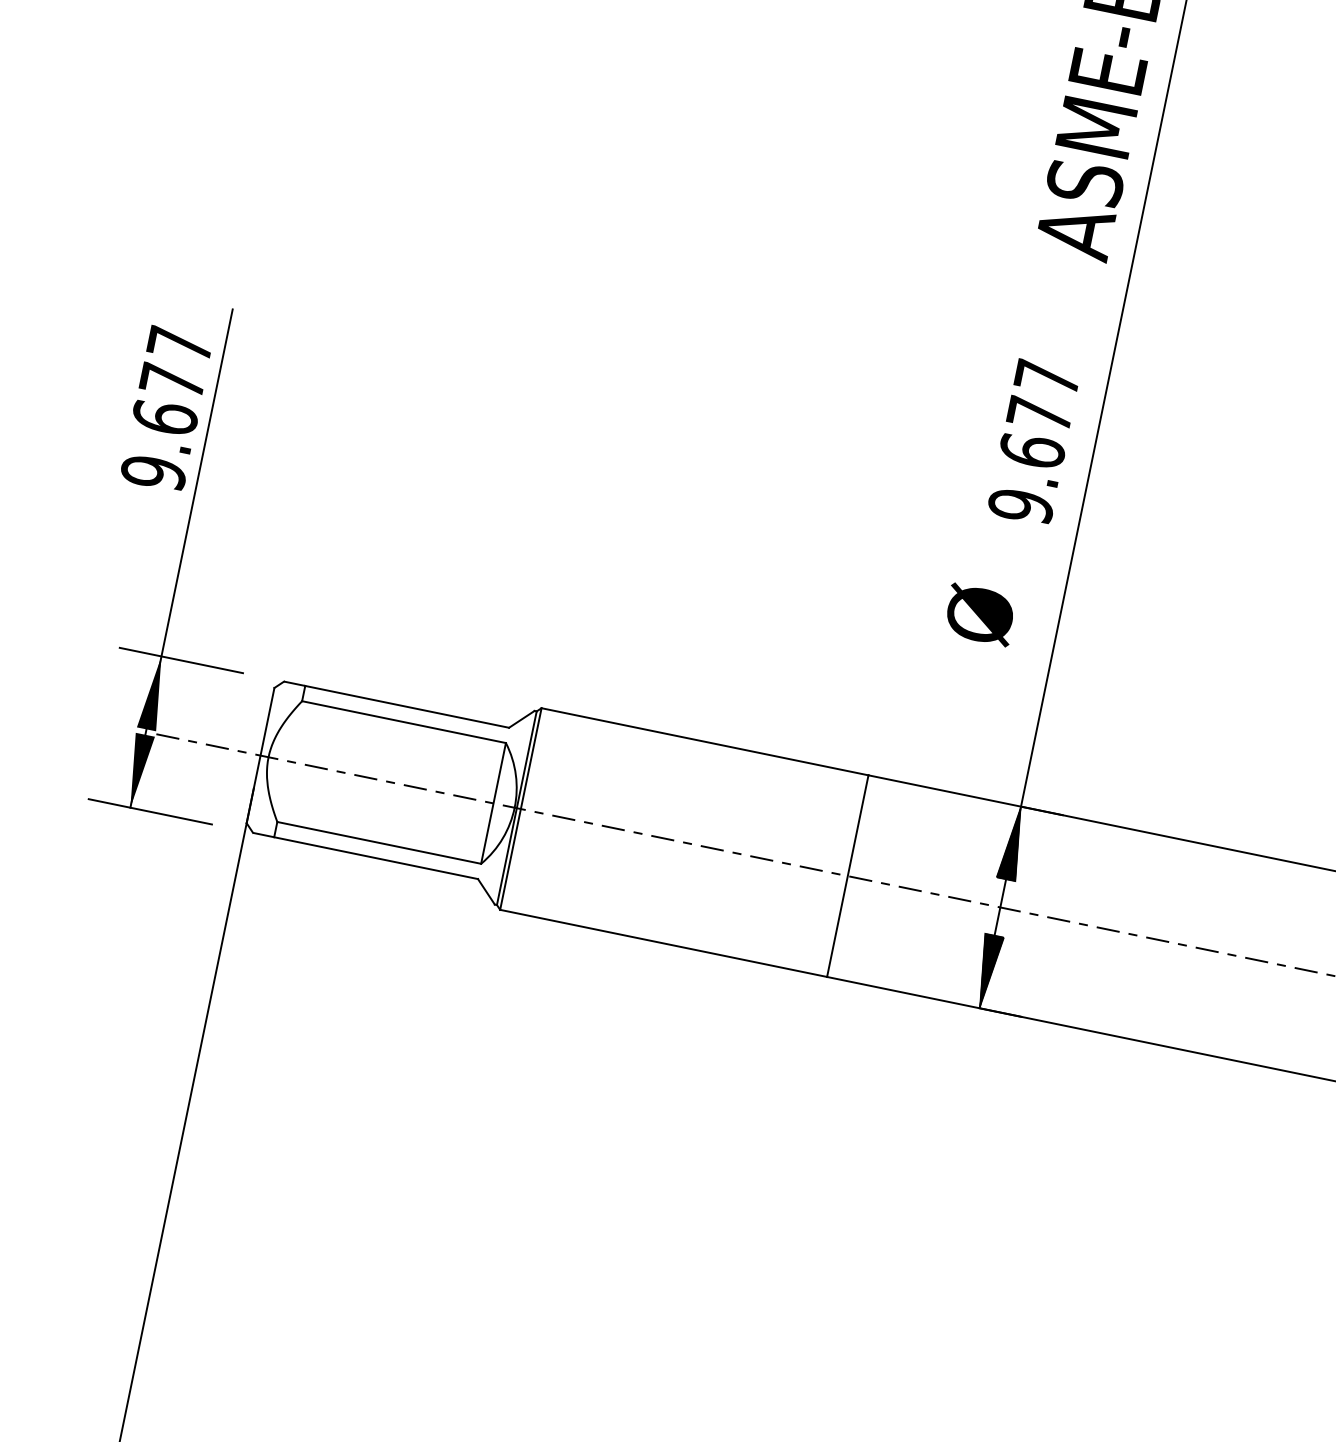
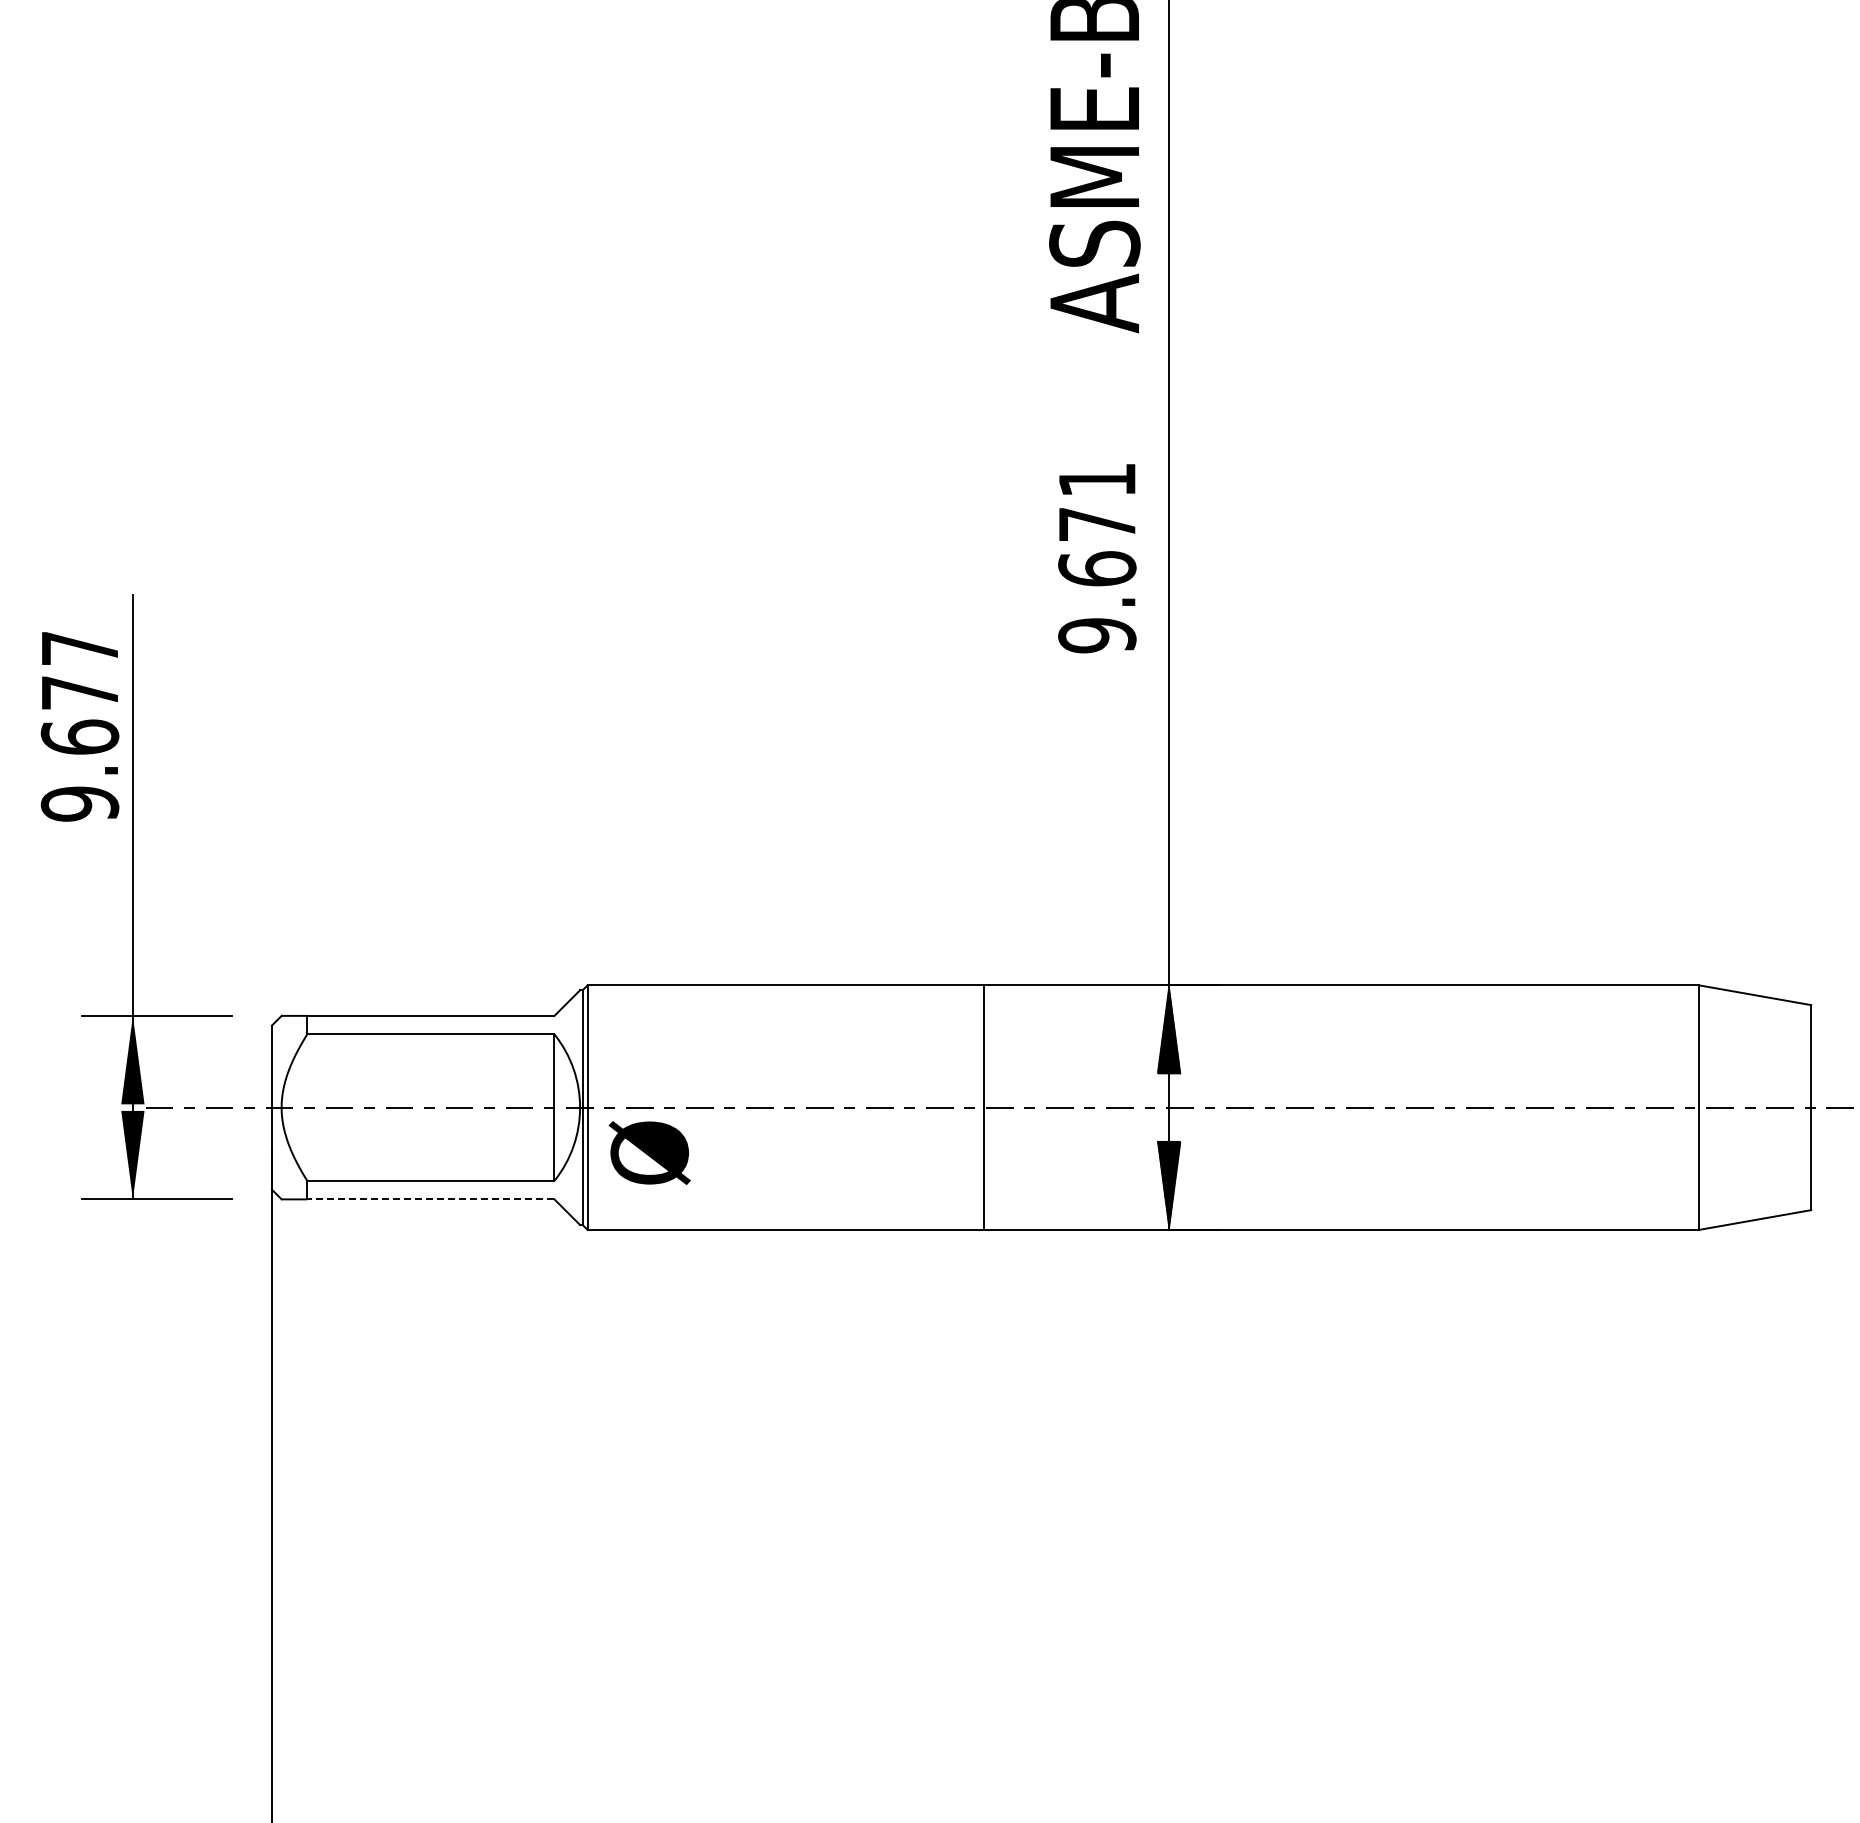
text: (1047, 377) -> (1097, 479), 9.677 -> 9.671
text: (980, 614) -> (649, 1152), moved
line: (375, 858) -> (430, 1199), solid -> dashed

